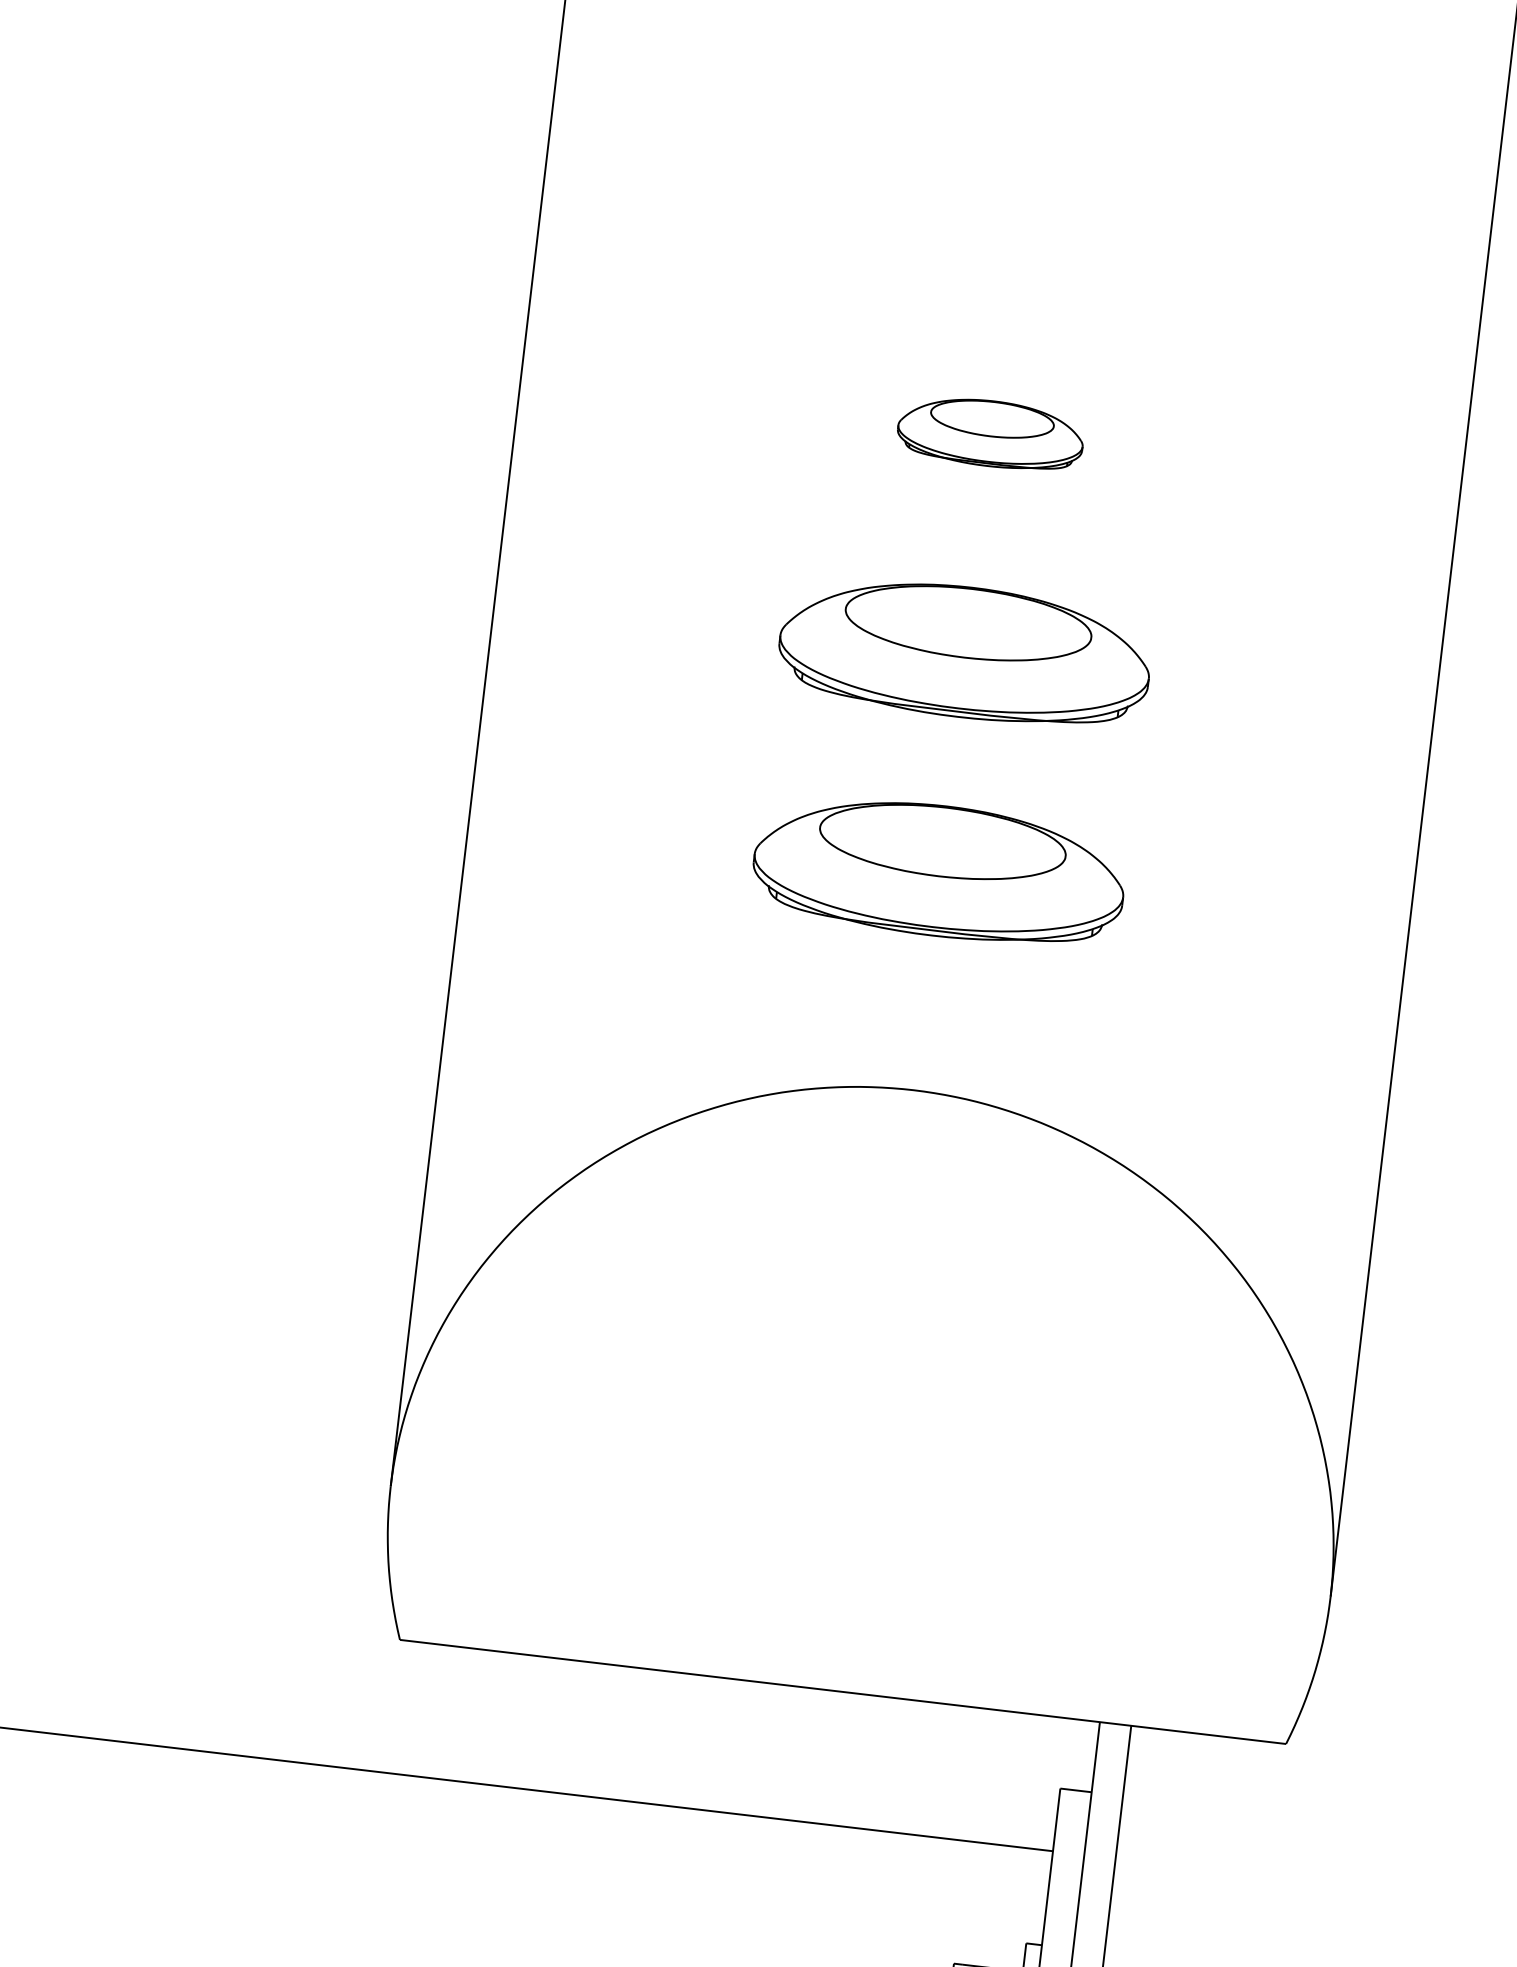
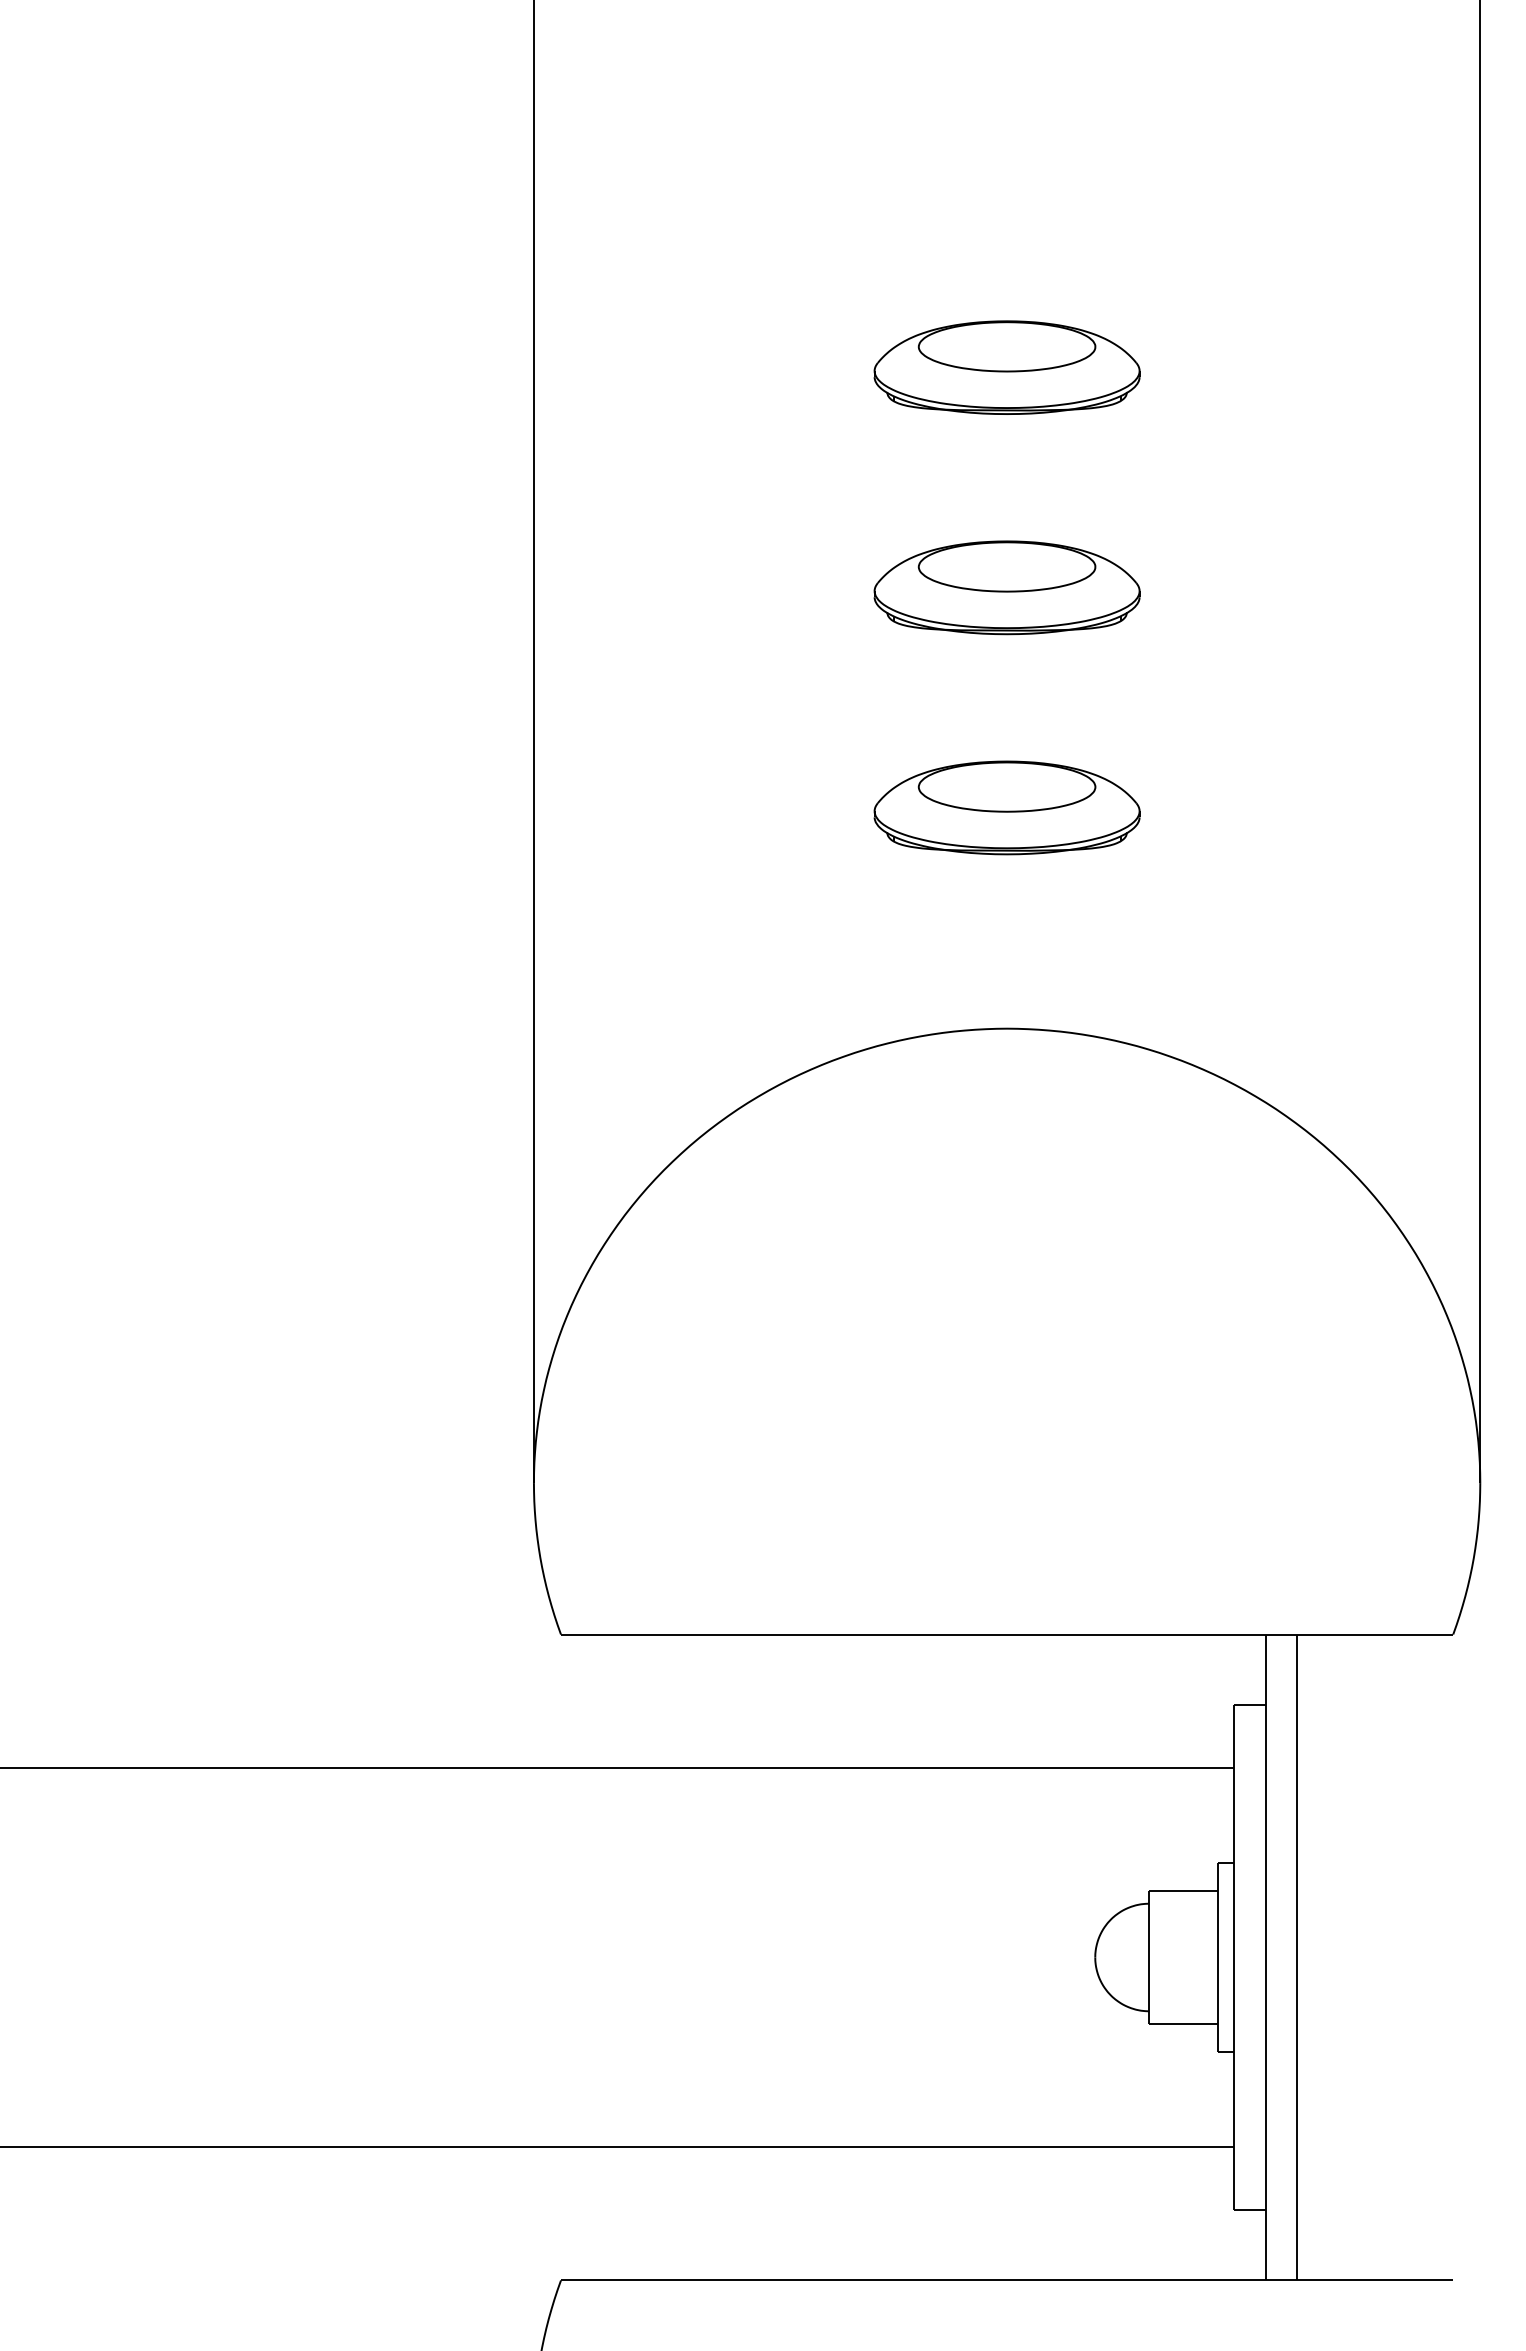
part: (990, 433) -> (1006, 367), size x1.43
part: (964, 651) -> (1006, 587), size x0.71
part: (938, 870) -> (1006, 807), size x0.71

